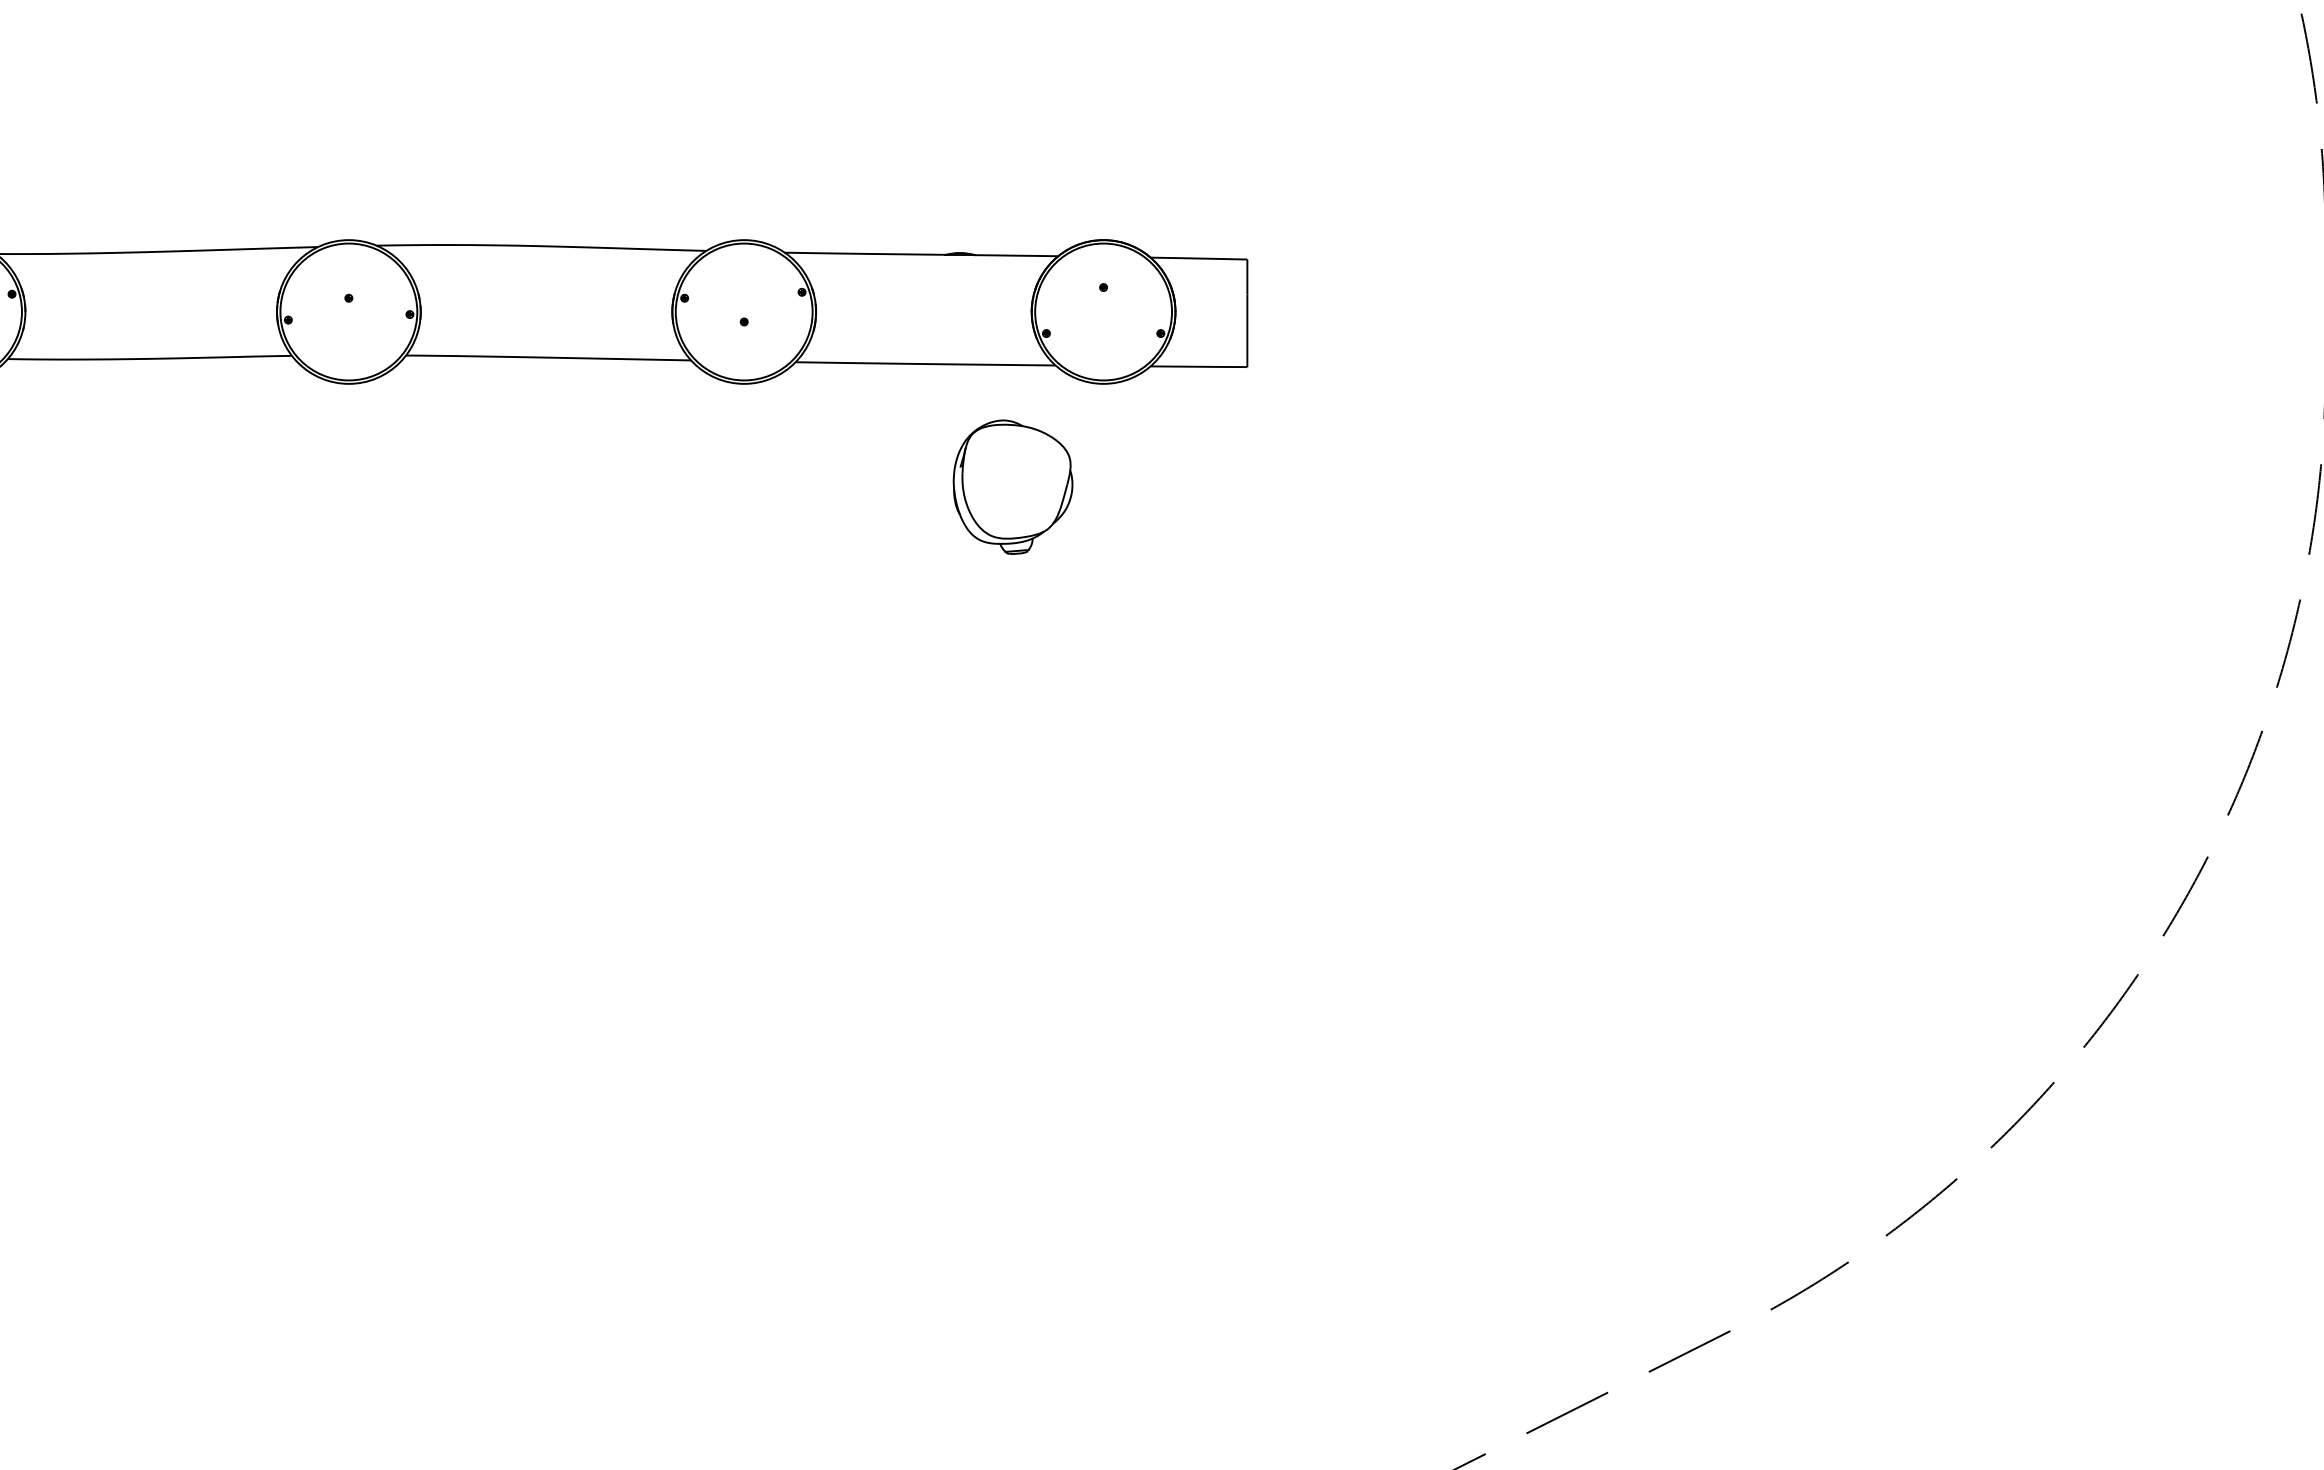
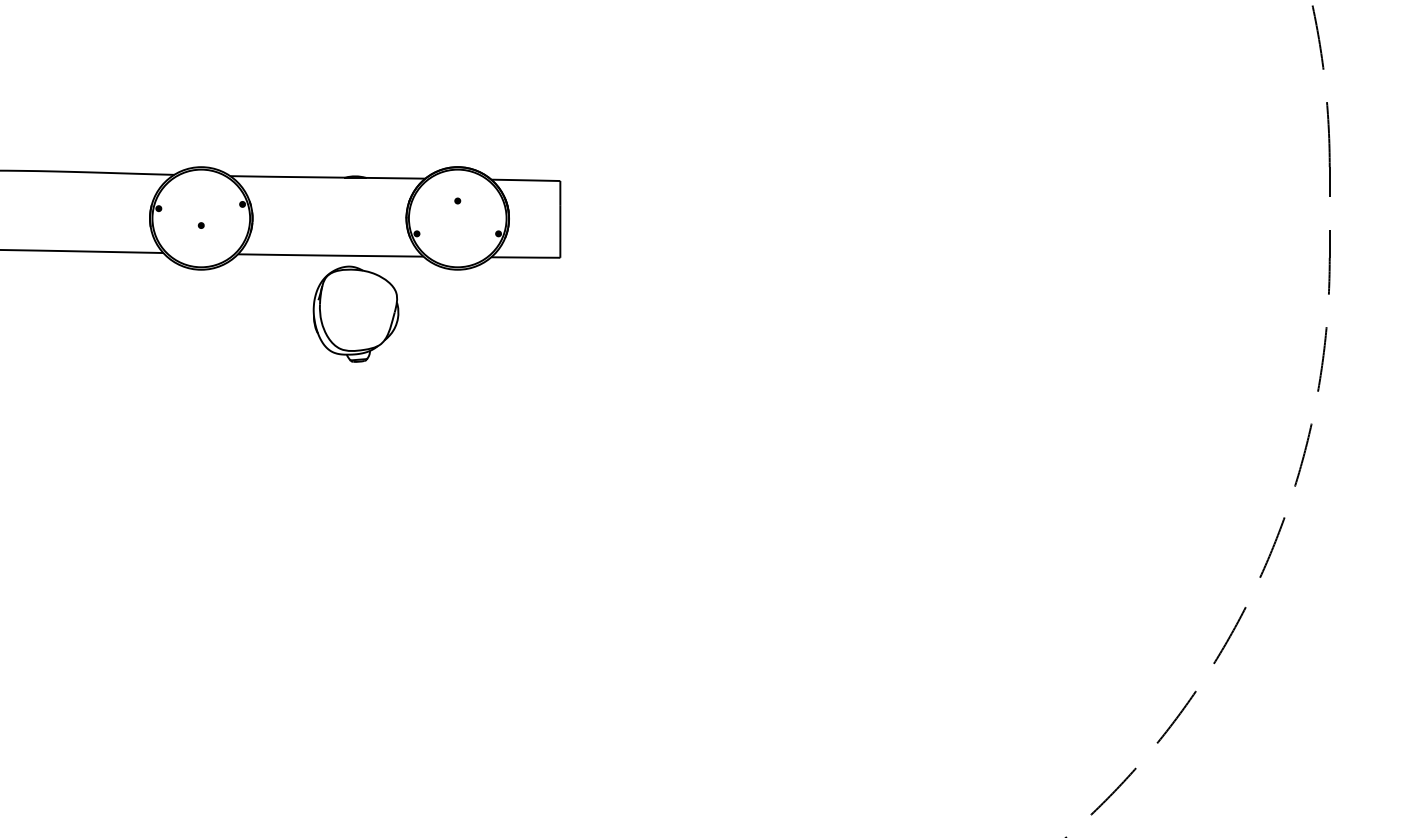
part: (1012, 486) -> (355, 313), moved

